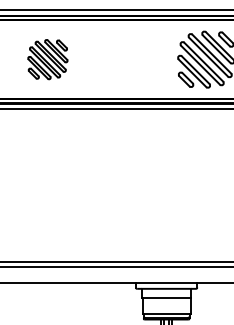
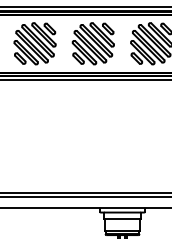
part: (47, 59) -> (34, 43), size x1.43
part: (126, 59) -> (92, 43), added

